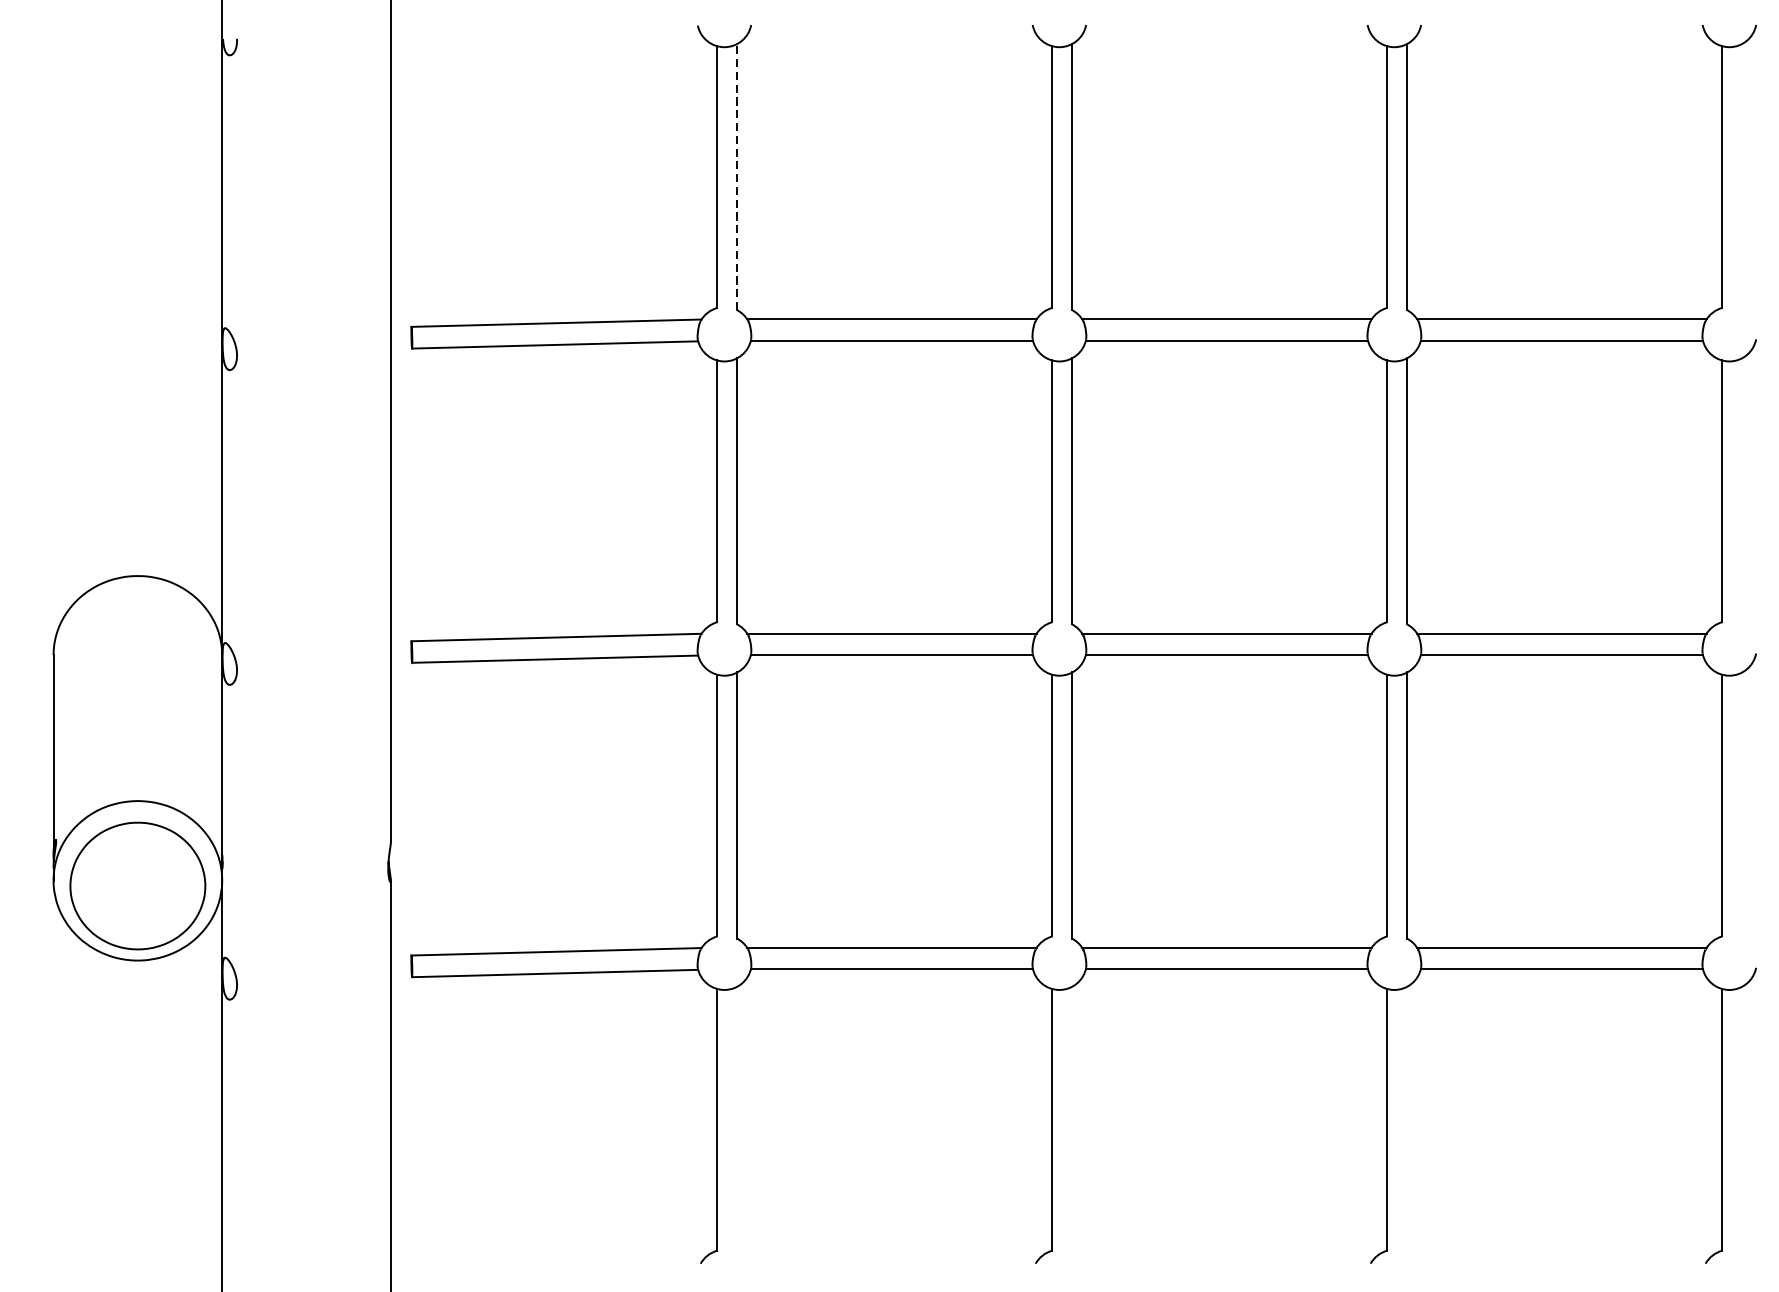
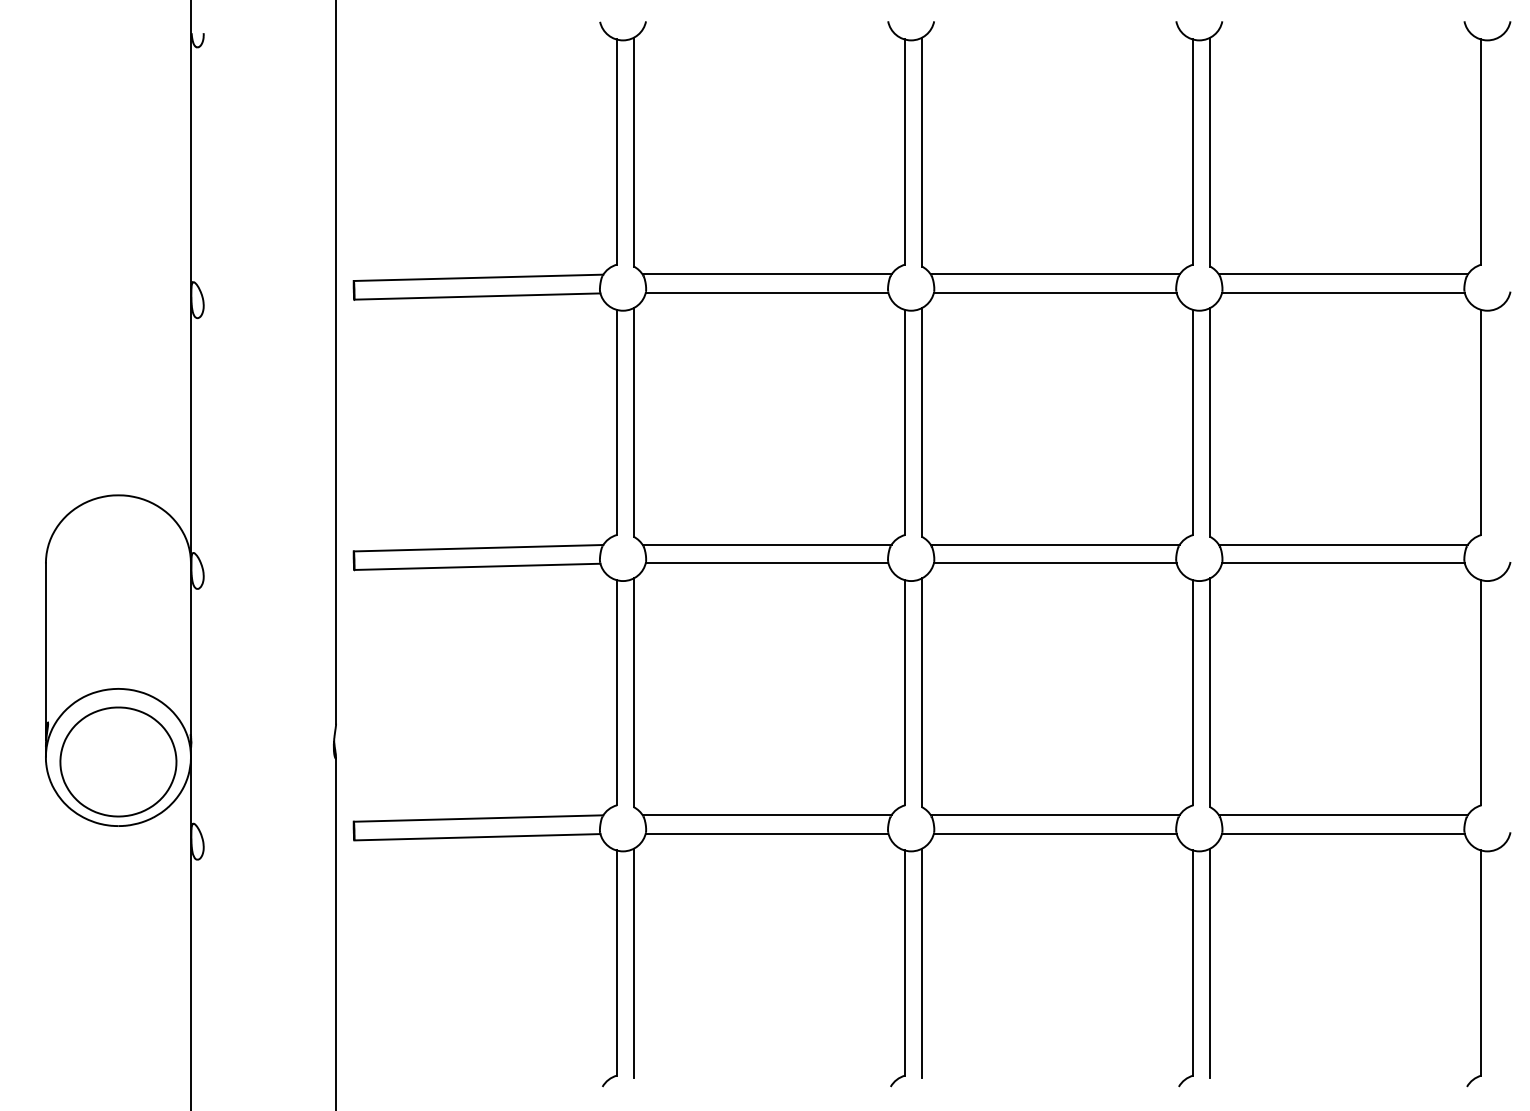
line: (736, 176) -> (633, 151), dashed -> solid
line: (736, 1119) -> (633, 962), added
line: (1071, 1119) -> (921, 962), added
line: (1406, 1119) -> (1209, 962), added

